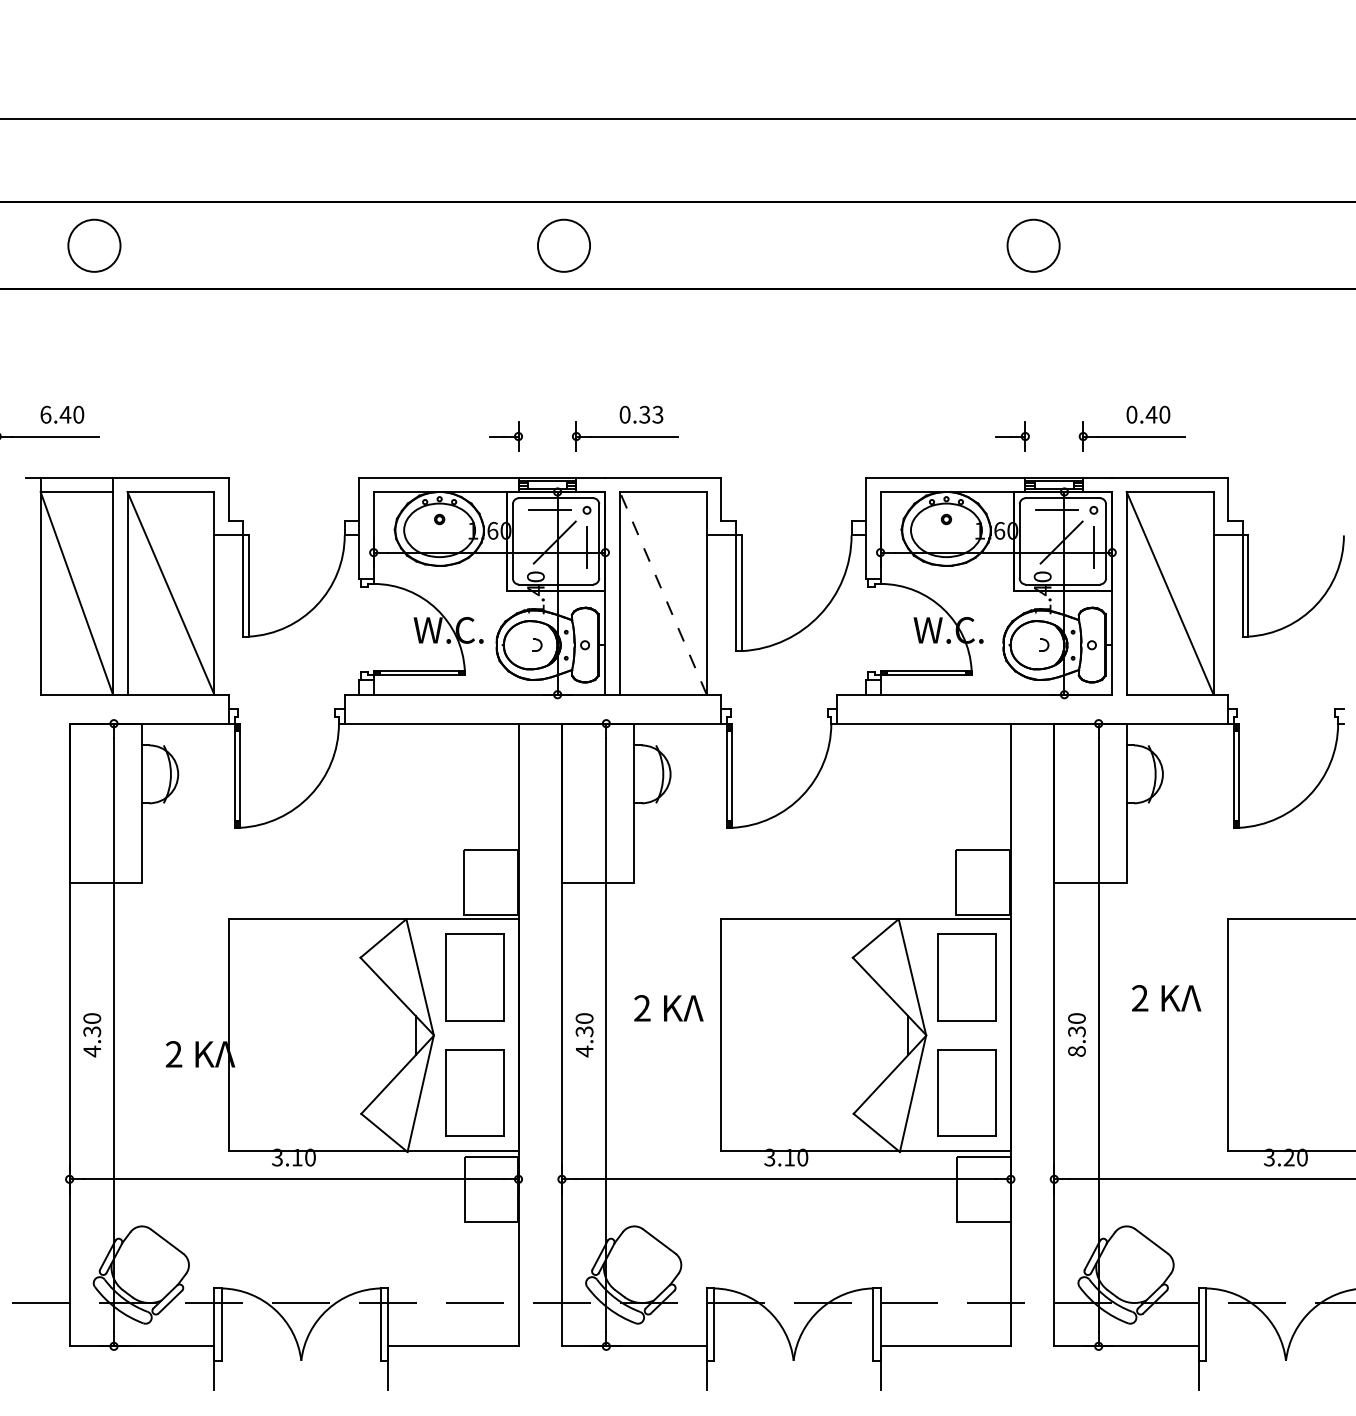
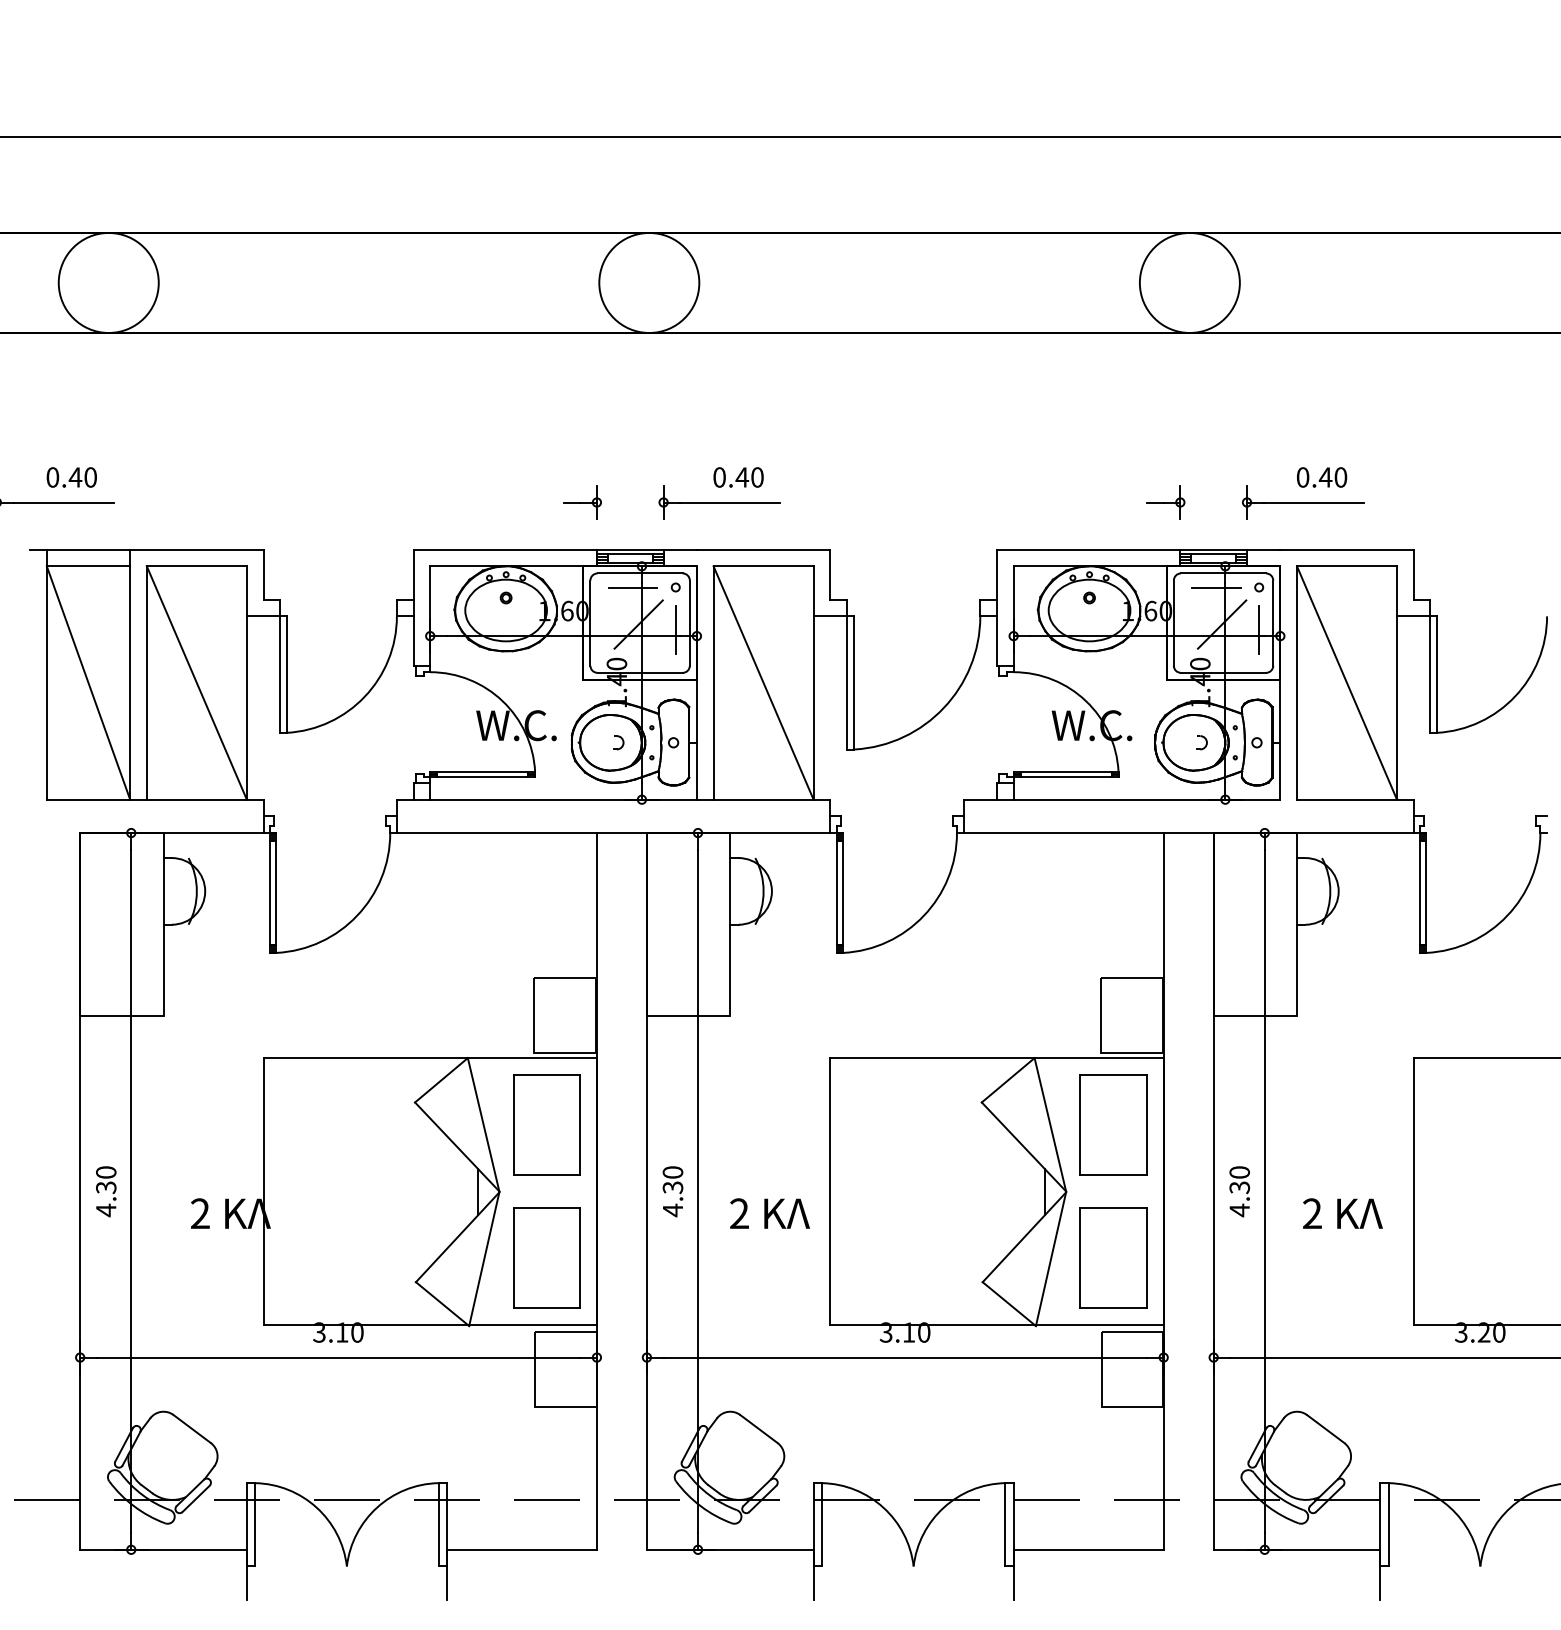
circle: (94, 245) -> (108, 282), size x1.67
circle: (563, 245) -> (648, 282), size x1.67
circle: (1033, 245) -> (1189, 282), size x1.67
text: (45, 414) -> (52, 477), 6.40 -> 0.40
text: (650, 414) -> (748, 477), 0.33 -> 0.40
line: (663, 592) -> (763, 682), dashed -> solid
text: (1166, 998) -> (1342, 1213), moved
text: (668, 1008) -> (769, 1213), moved
text: (1076, 1051) -> (1239, 1210), 8.30 -> 4.30

